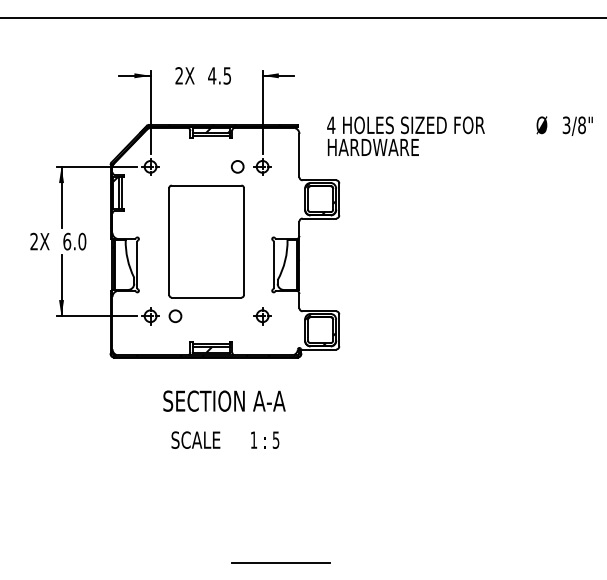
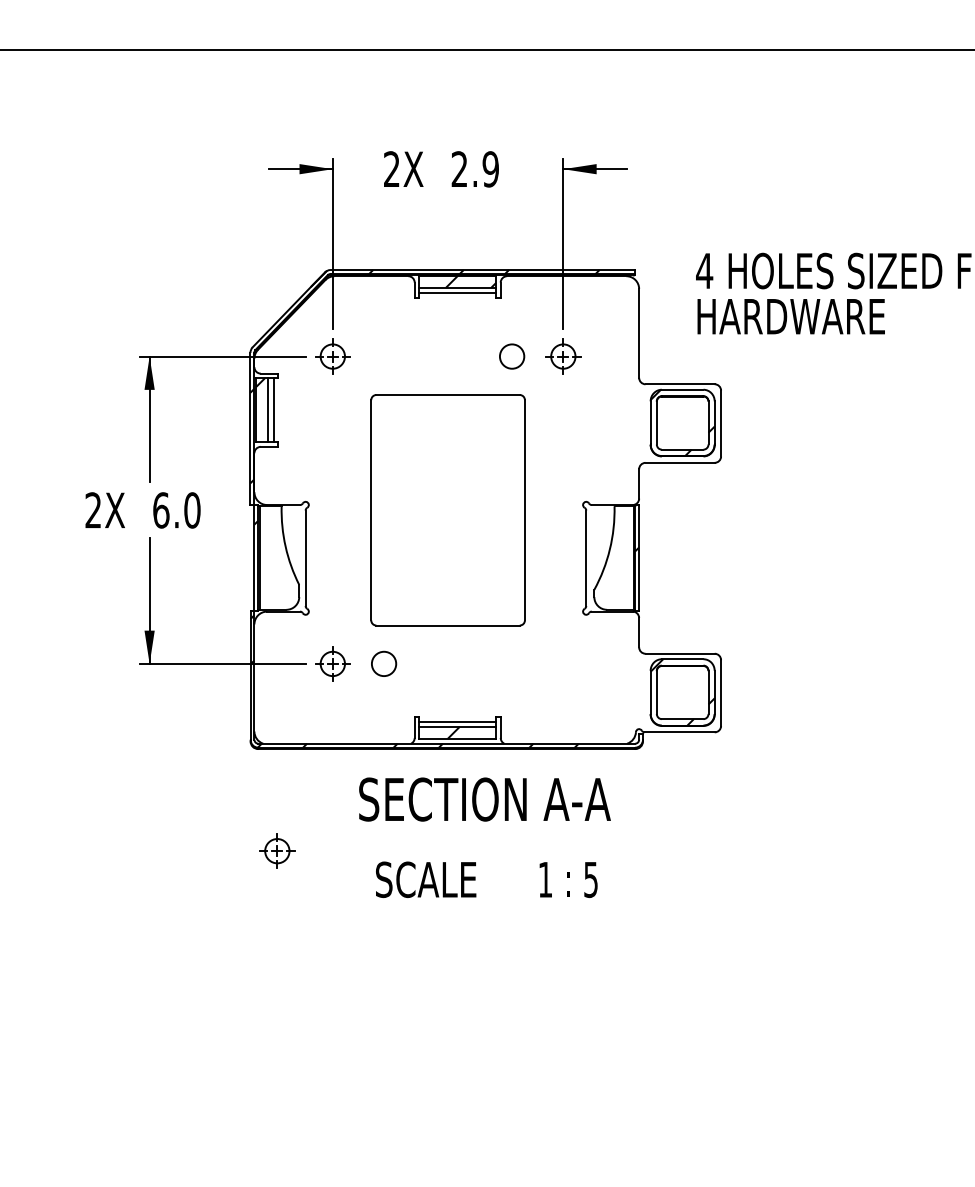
text: (219, 75) -> (474, 168), 4.5 -> 2.9
part: (262, 316) -> (277, 851), moved
text: (224, 419) -> (484, 837), moved
line: (280, 563) -> (600, 1172), removed

